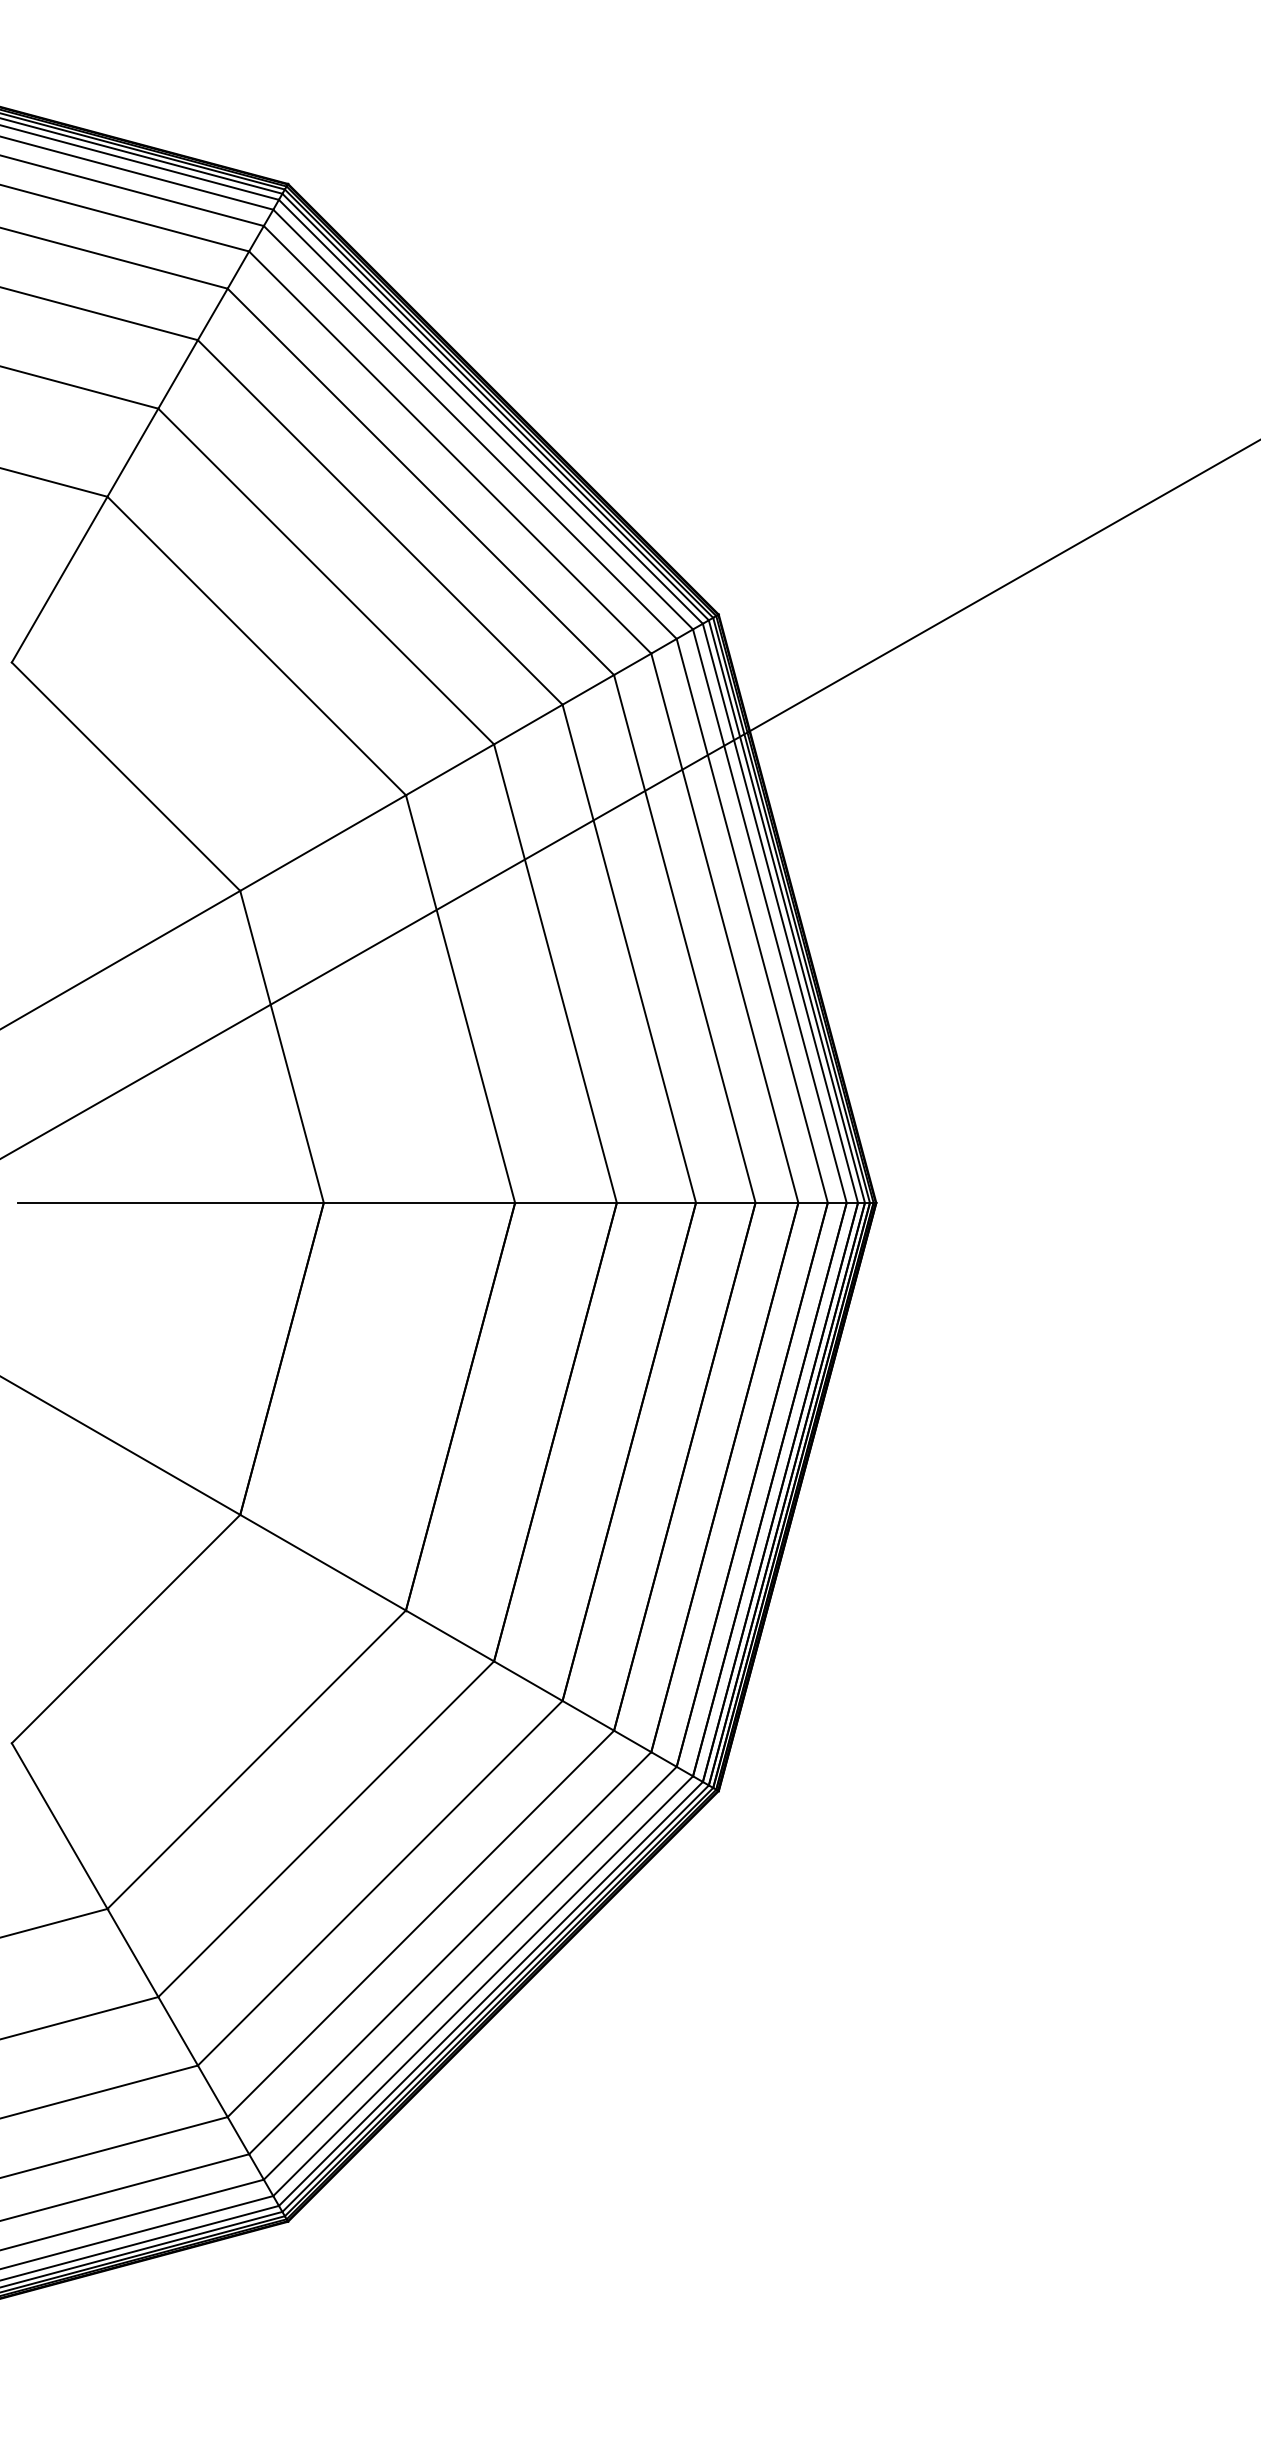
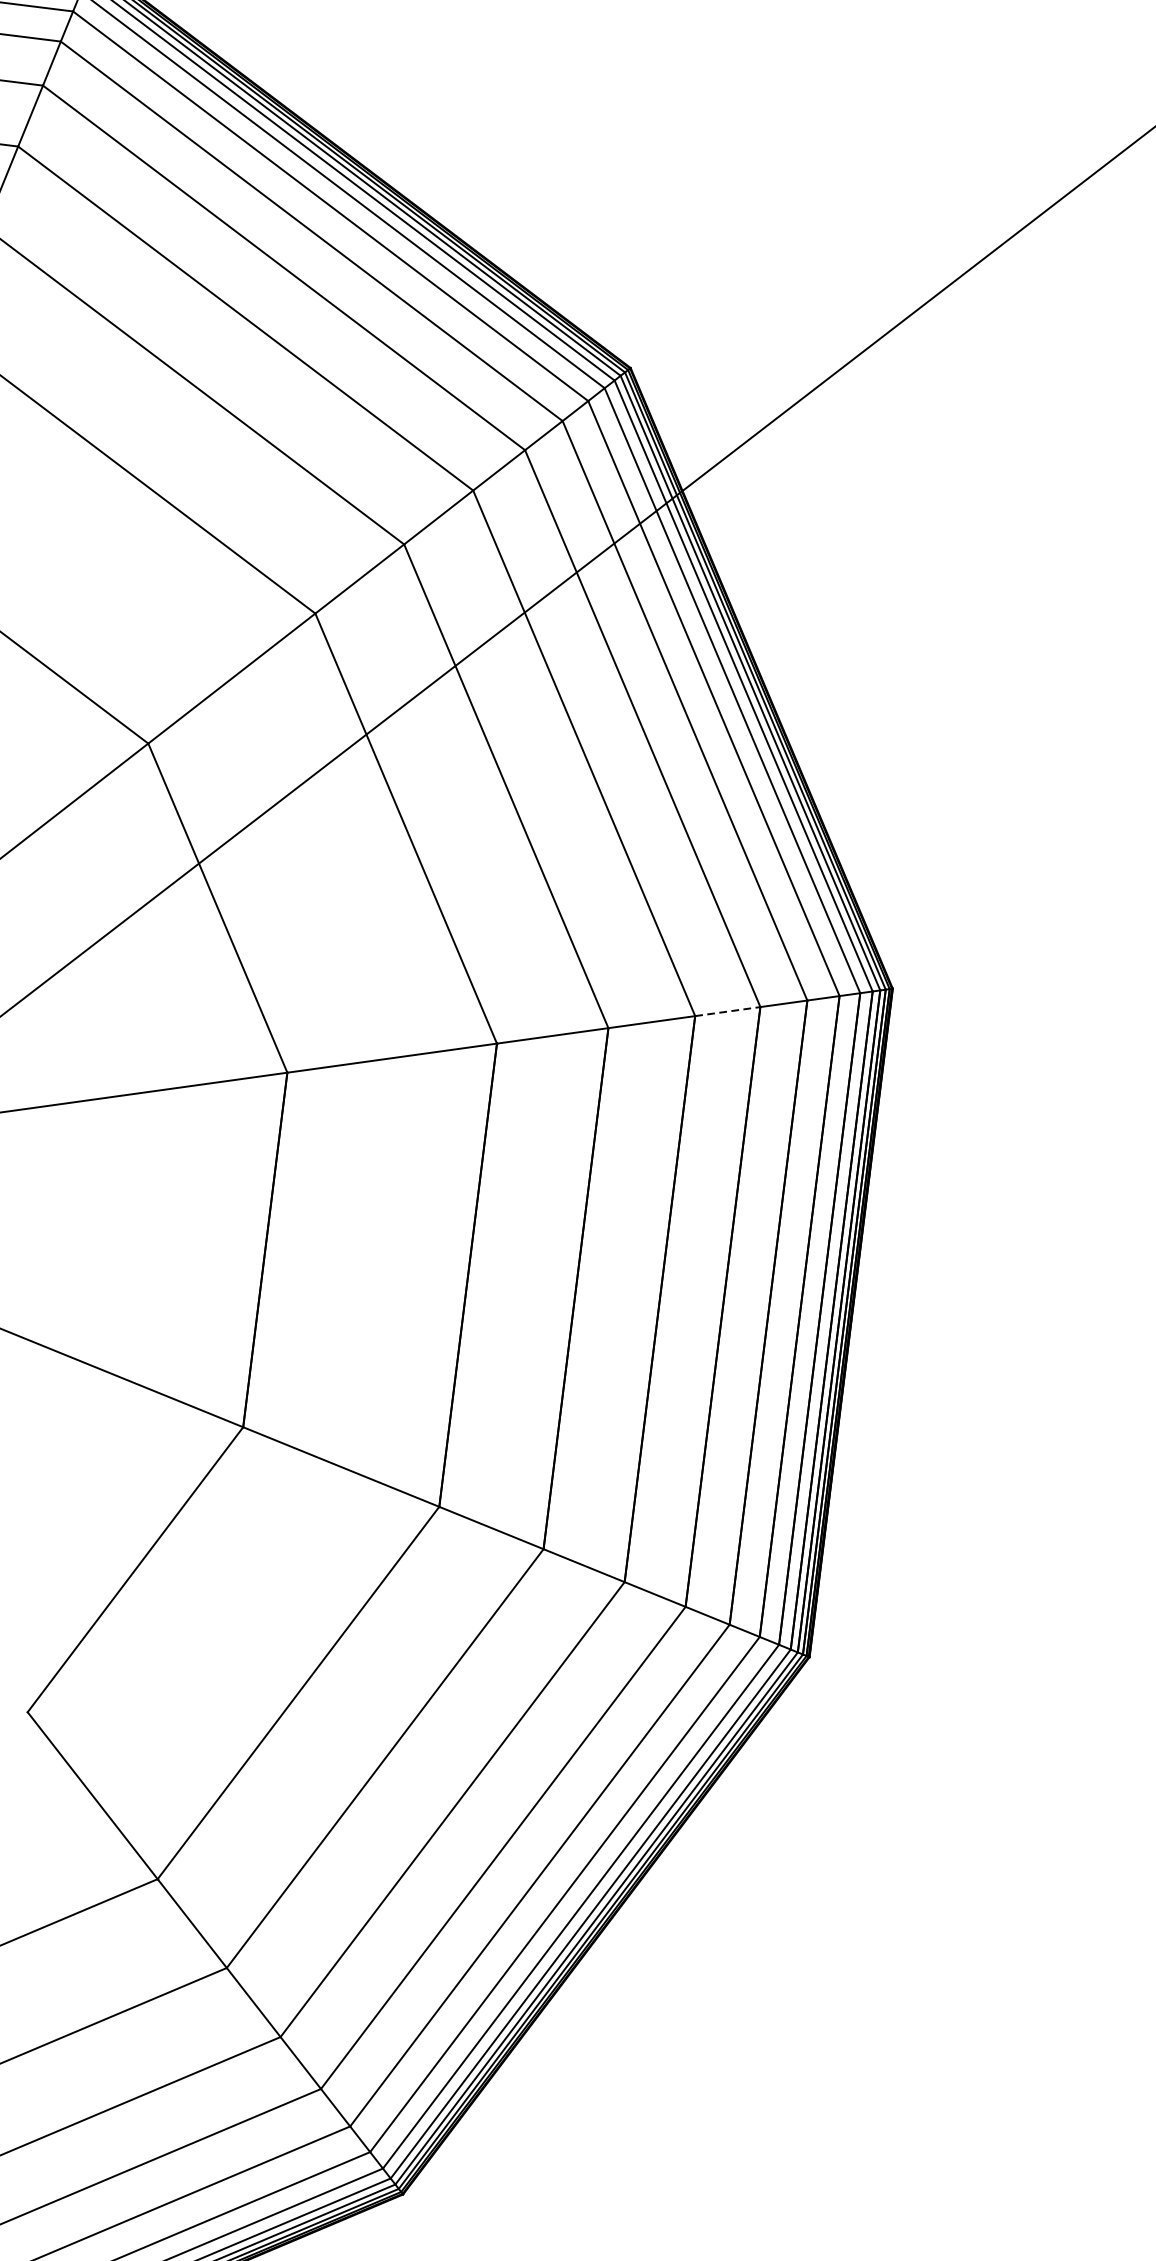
line: (725, 1202) -> (727, 1011), solid -> dashed

